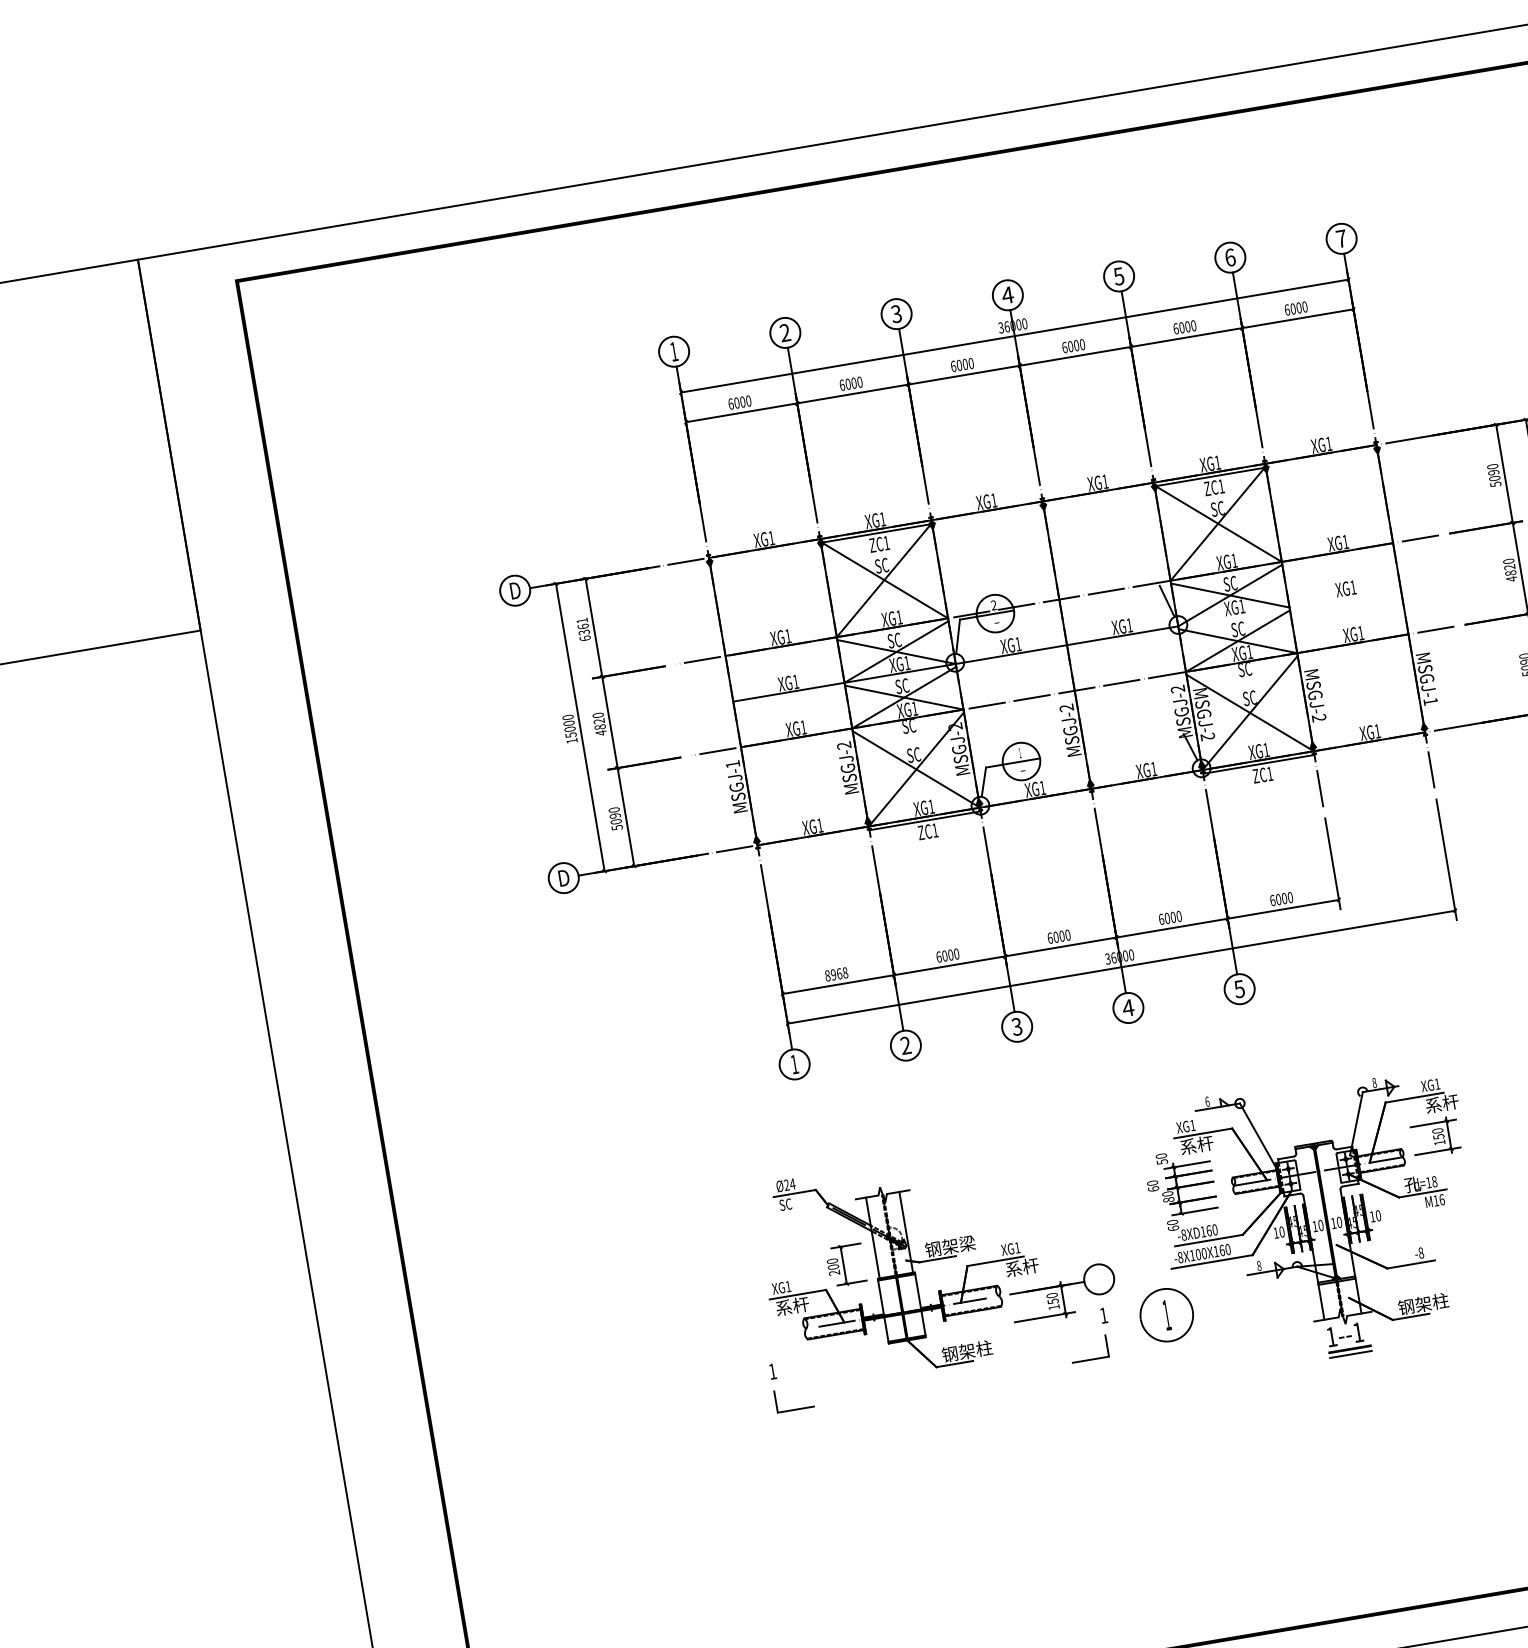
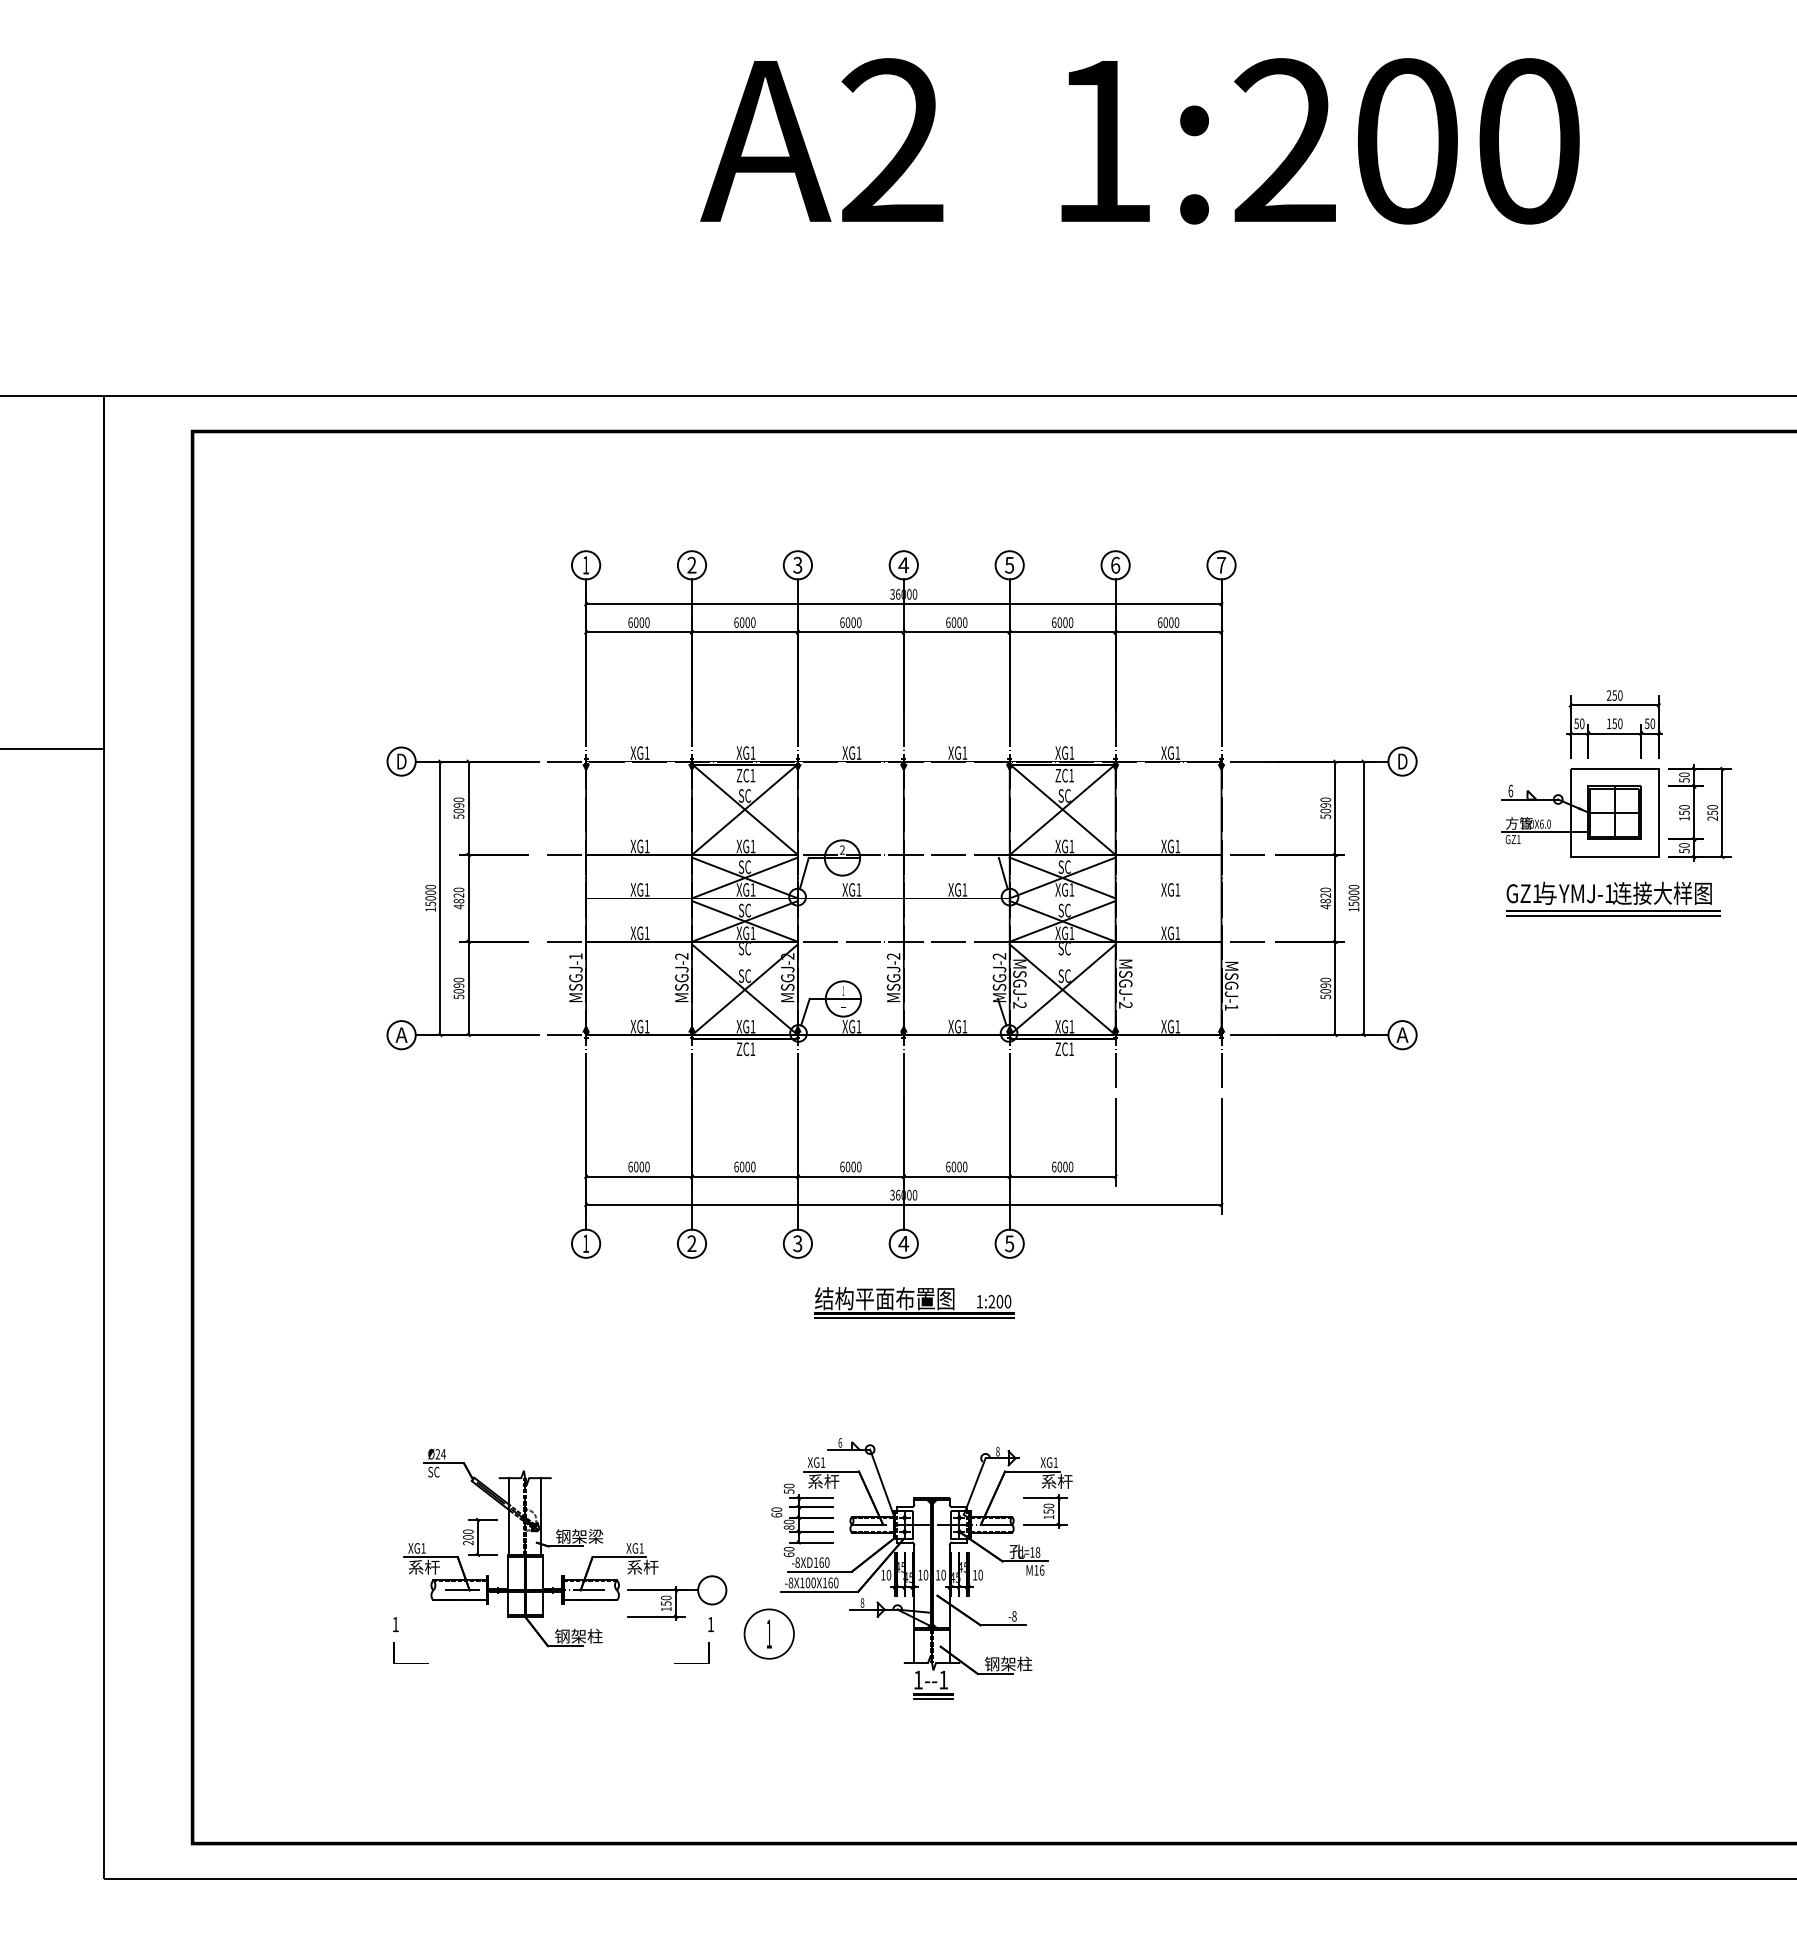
text: (583, 628) -> (458, 807), 6361 -> 5090
text: (563, 877) -> (401, 1034), D -> A
text: (835, 973) -> (638, 1166), 8968 -> 6000
part: (1150, 1067) -> (914, 1302), added
part: (1106, 1265) -> (721, 1578), moved

